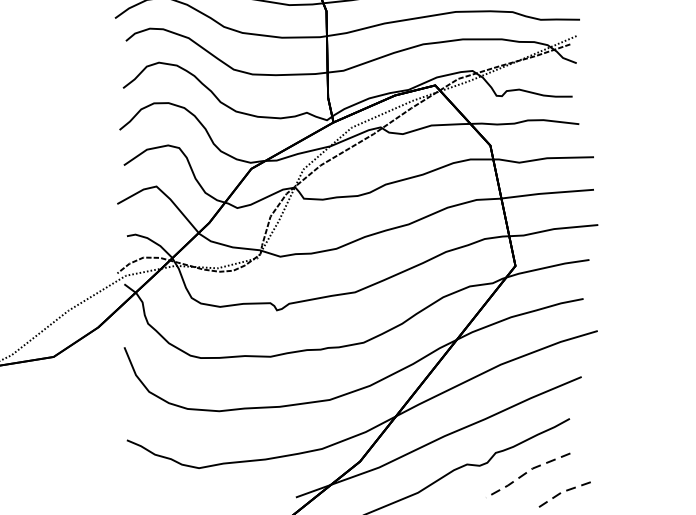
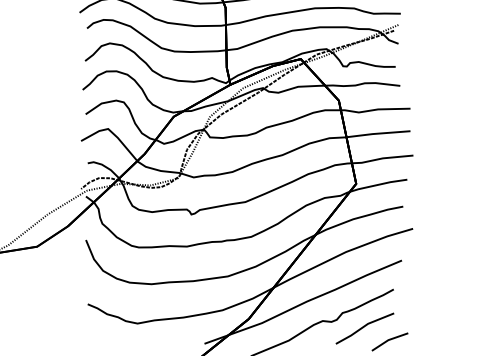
line: (527, 472) -> (364, 326), dashed -> solid
line: (562, 492) -> (388, 340), dashed -> solid

